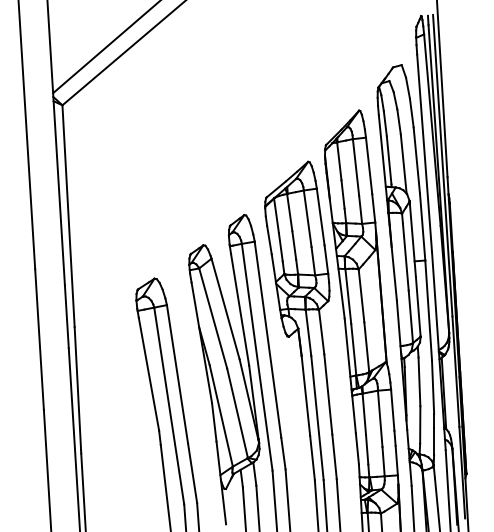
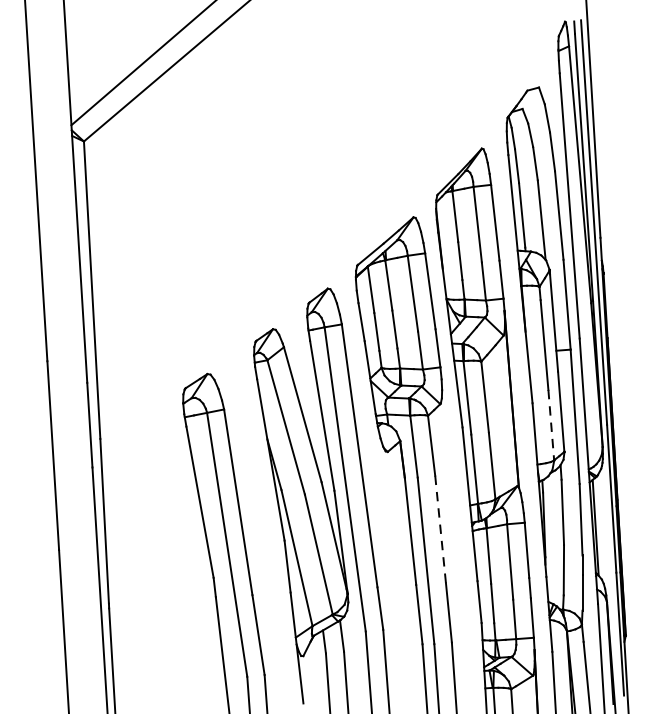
line: (410, 317) -> (550, 426), solid -> dashed
line: (328, 395) -> (440, 530), solid -> dashed

